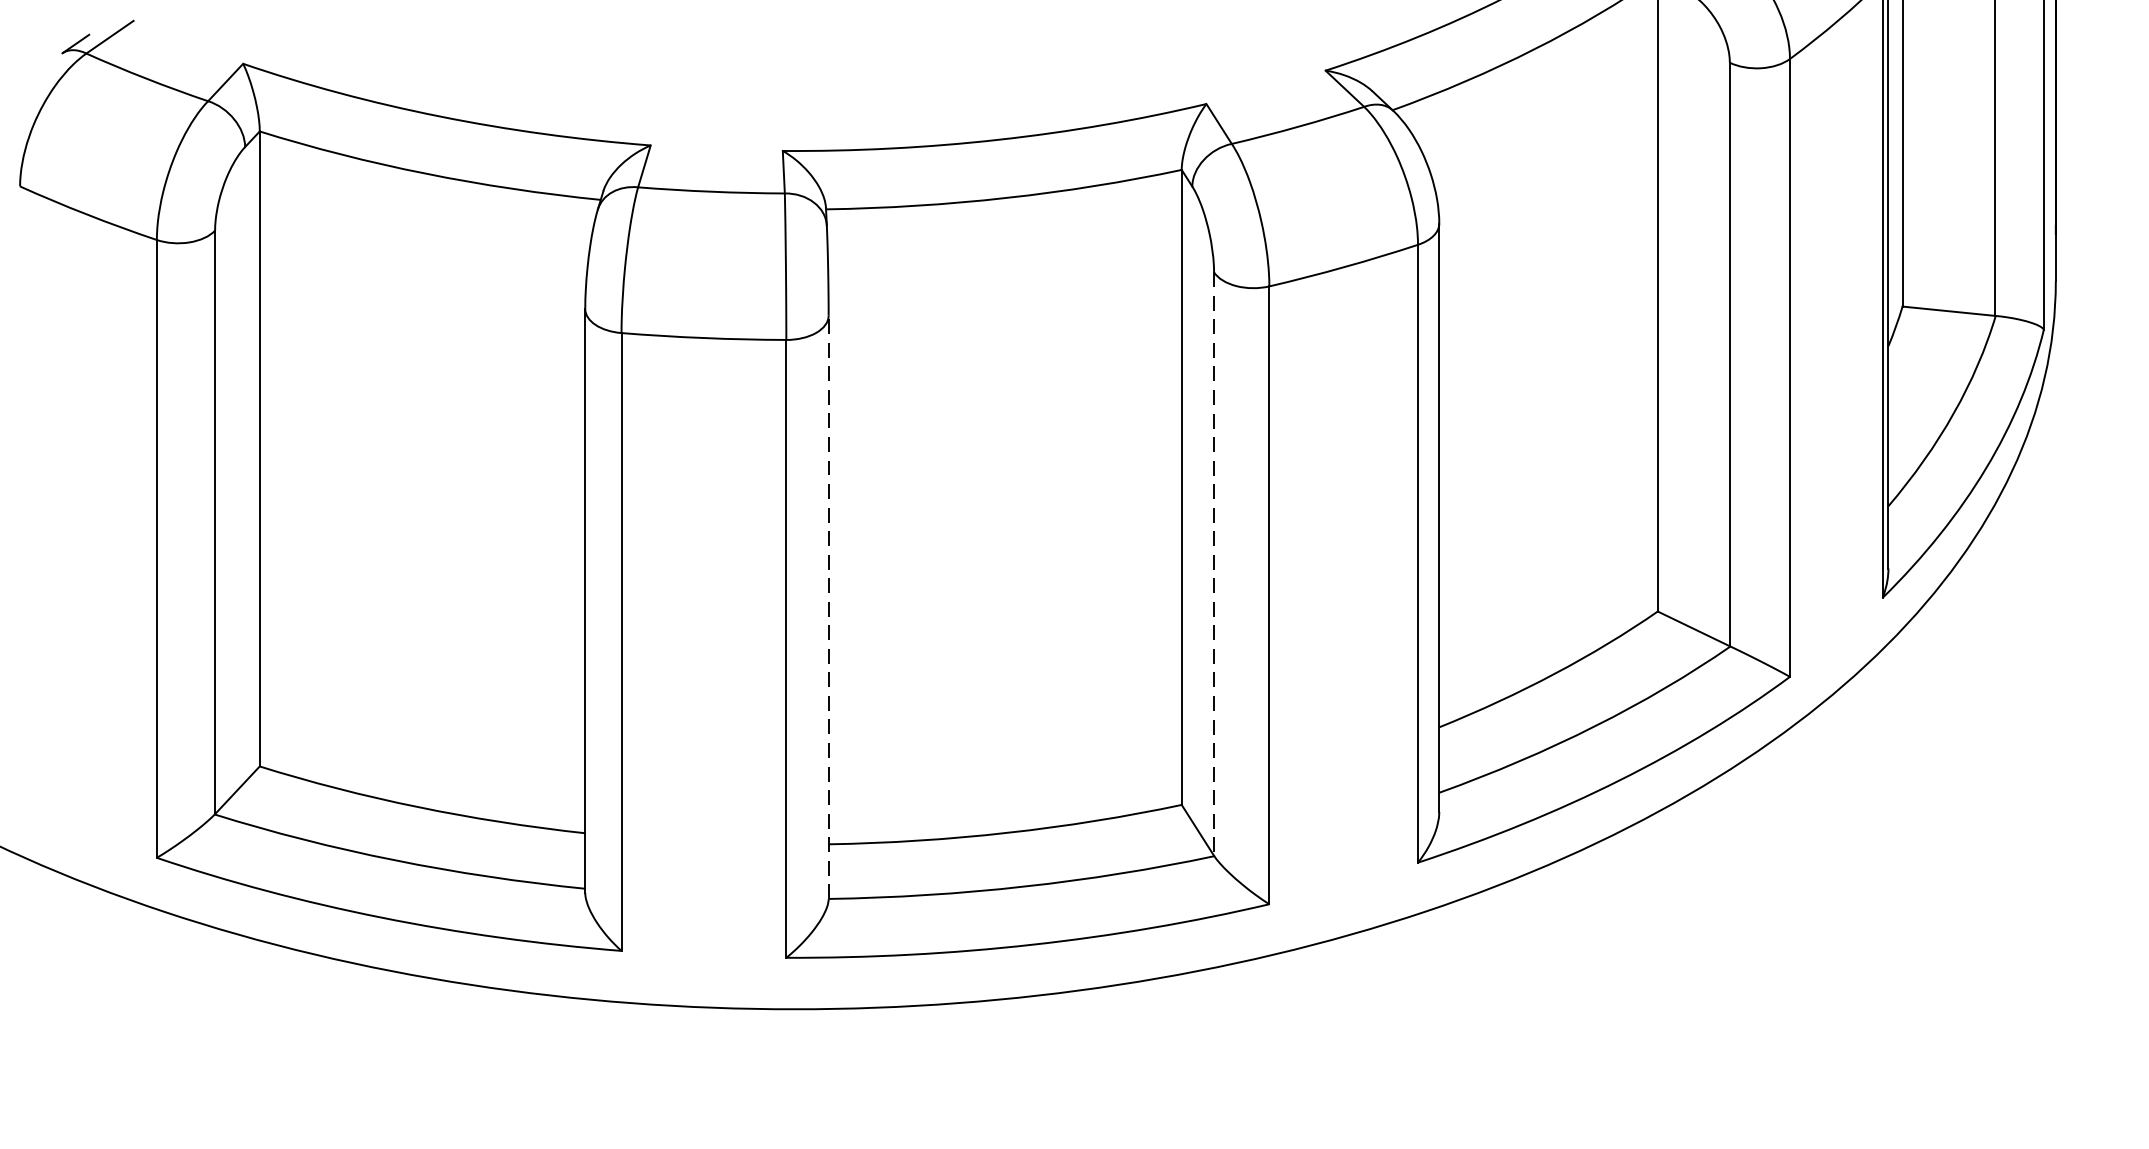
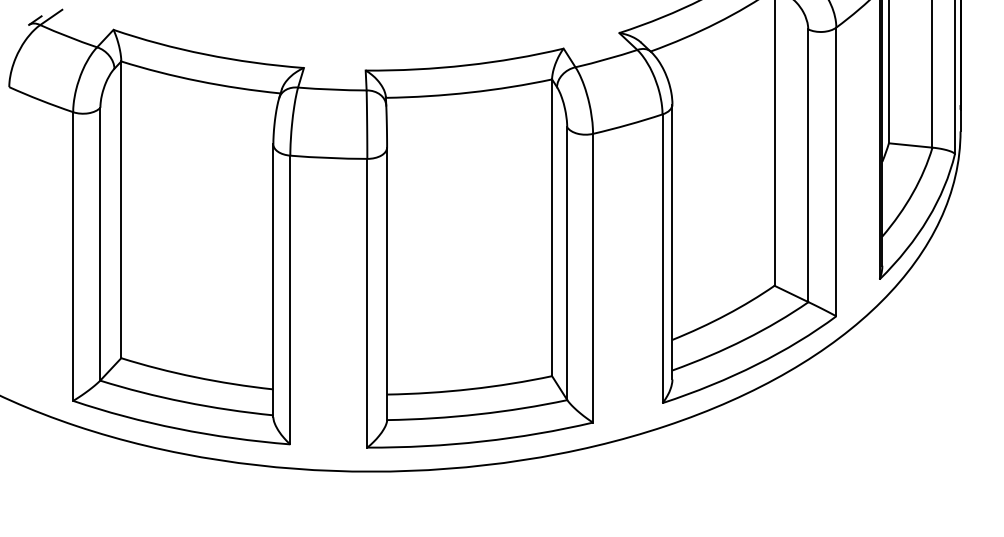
line: (1214, 565) -> (567, 264), dashed -> solid
line: (829, 606) -> (387, 283), dashed -> solid

